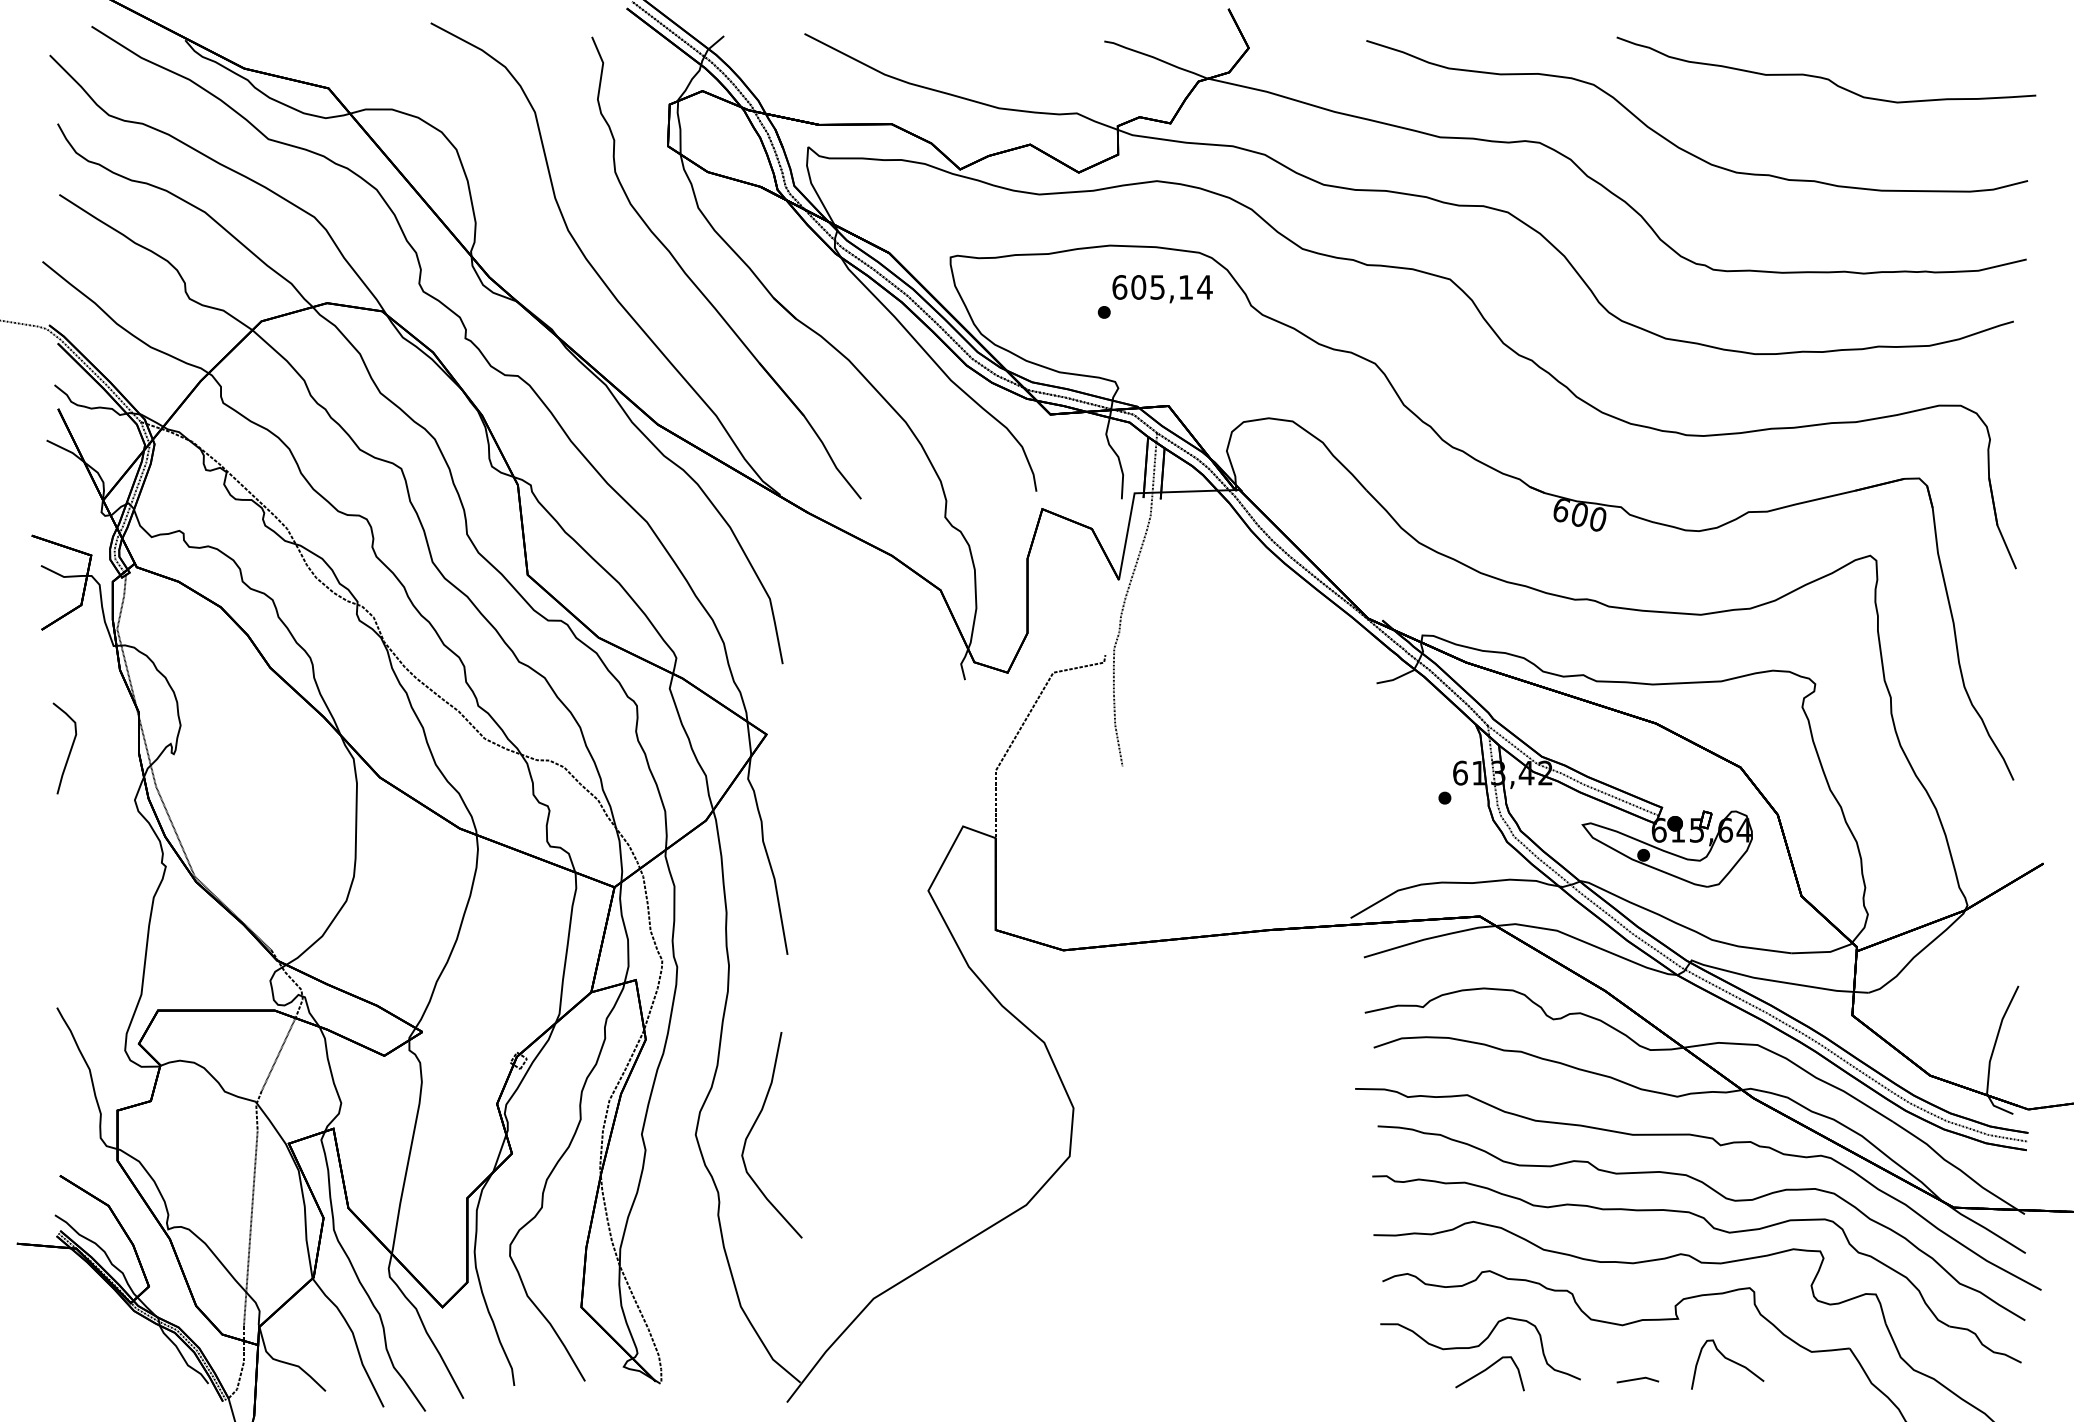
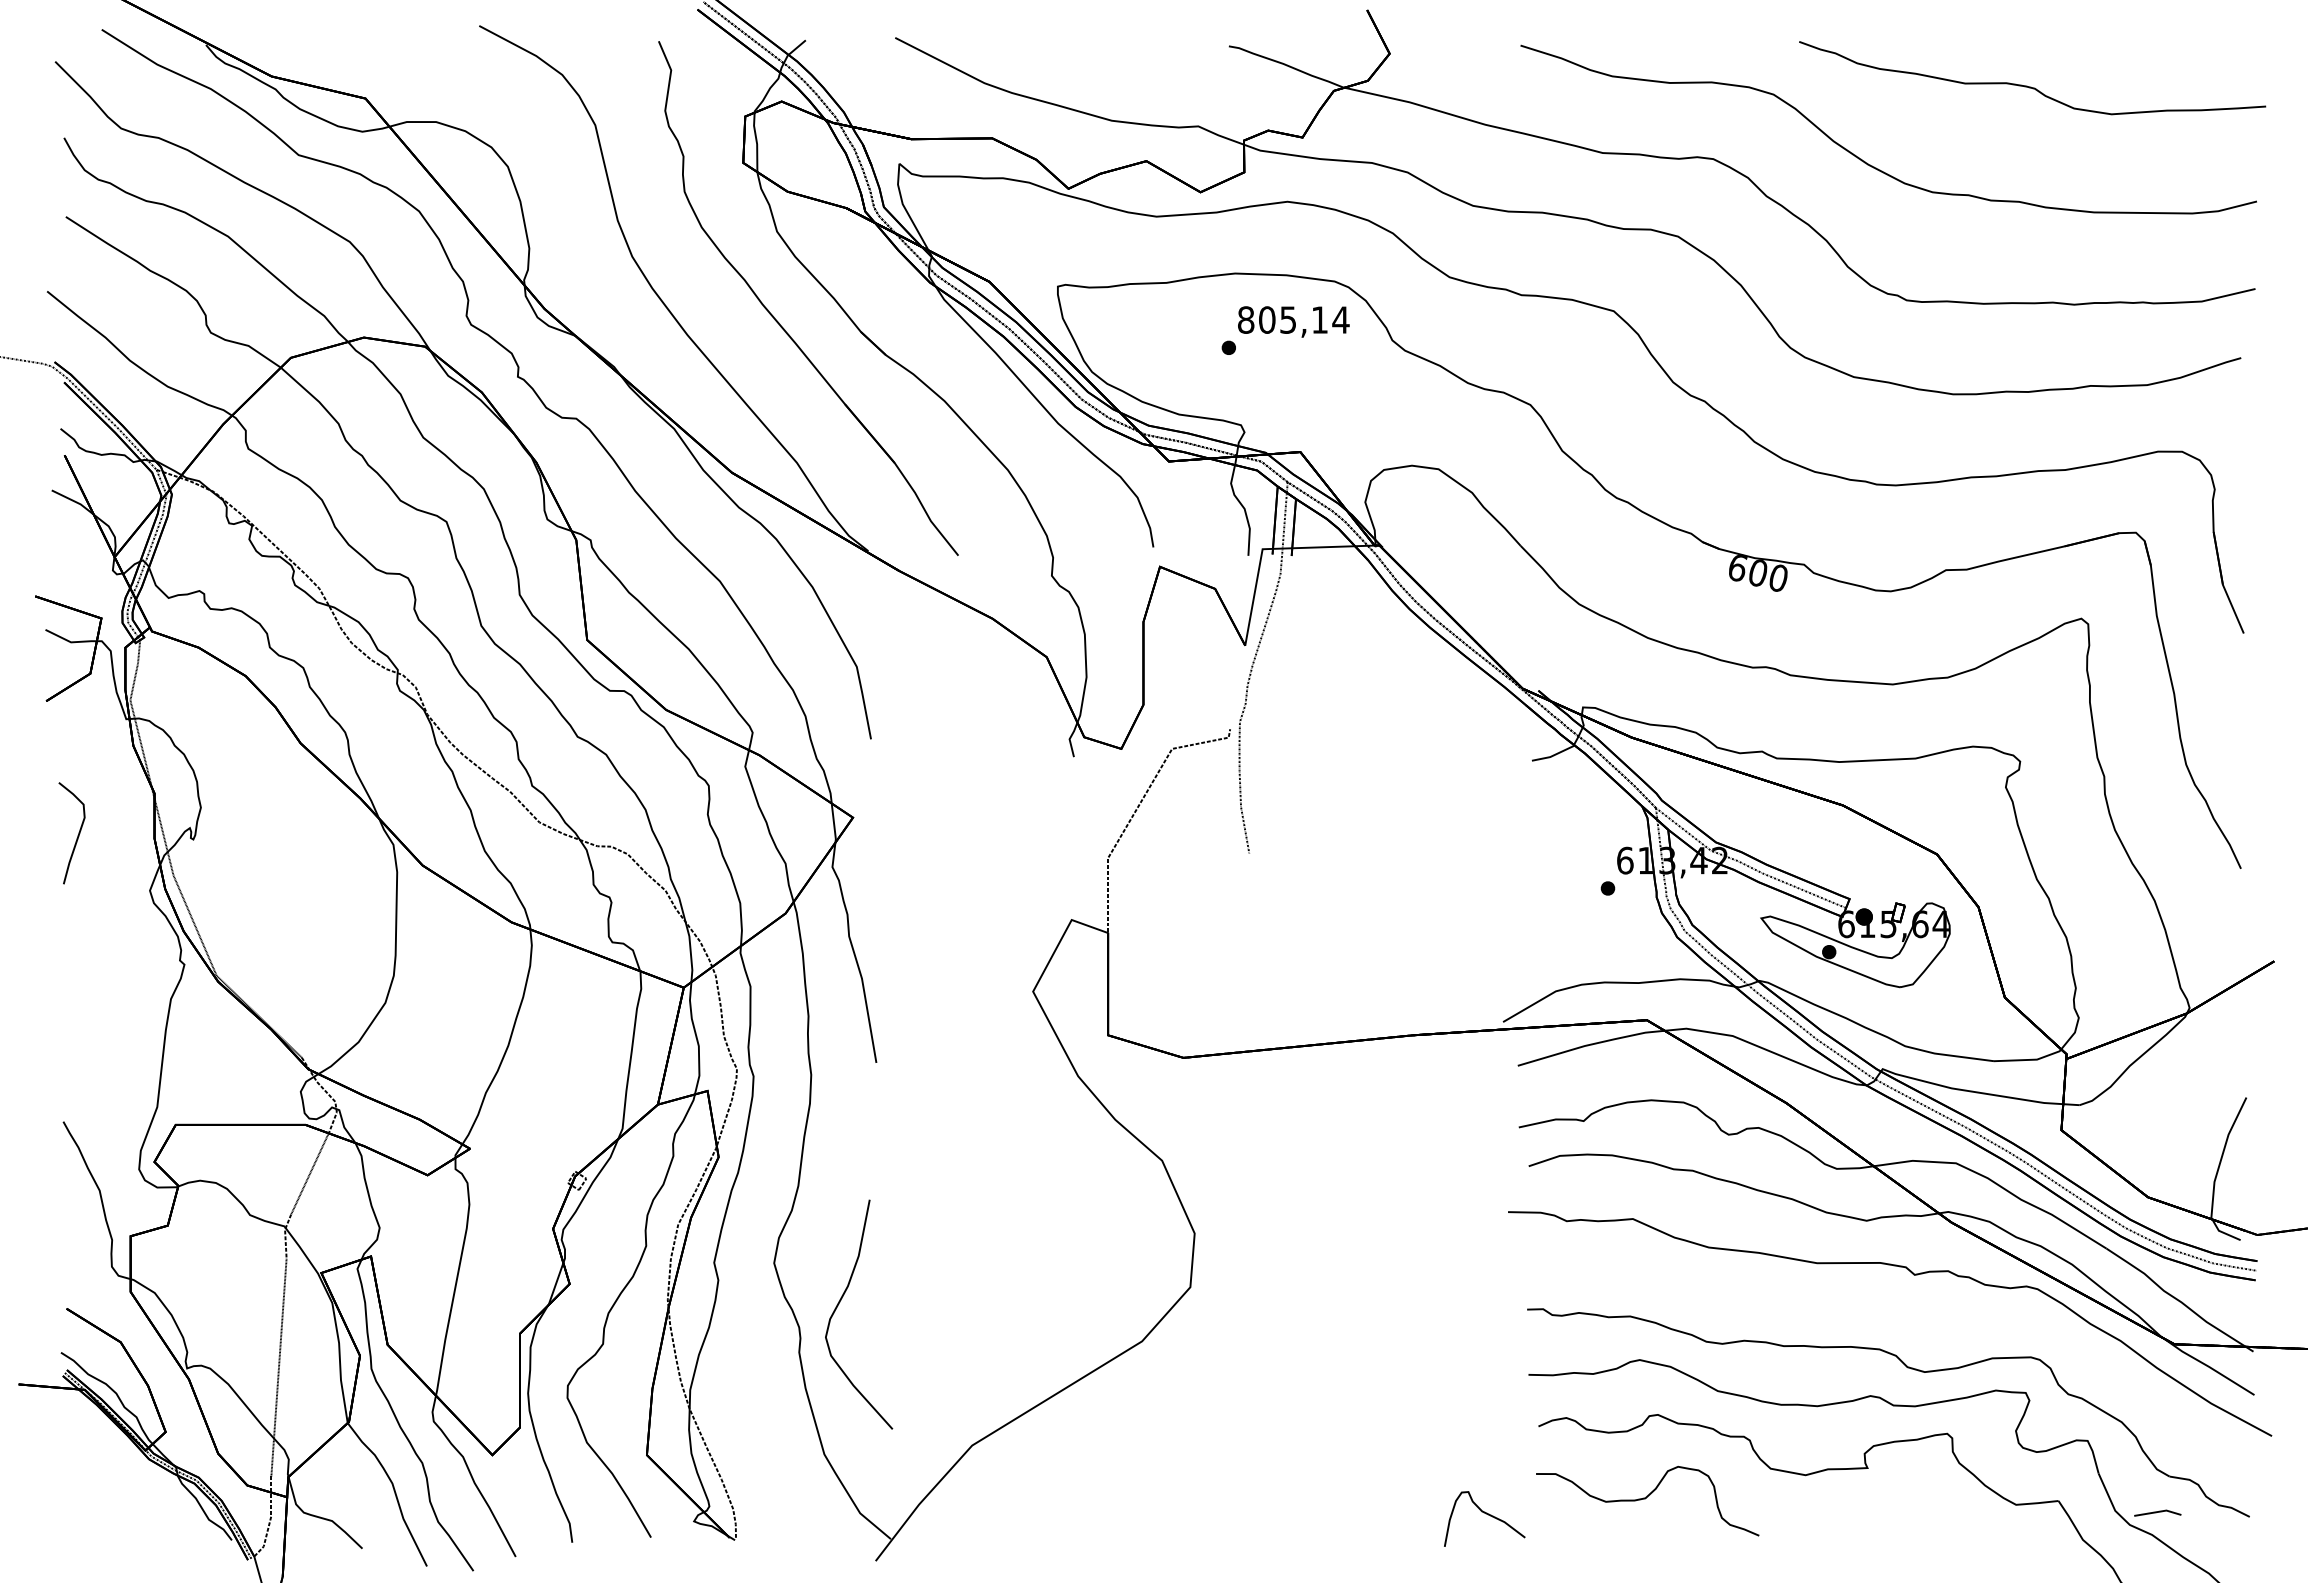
text: (1120, 286) -> (1246, 319), 605,14 -> 805,14
curve: (754, 1126) -> (839, 1304), moved
curve: (1721, 1196) -> (1915, 1331), removed
curve: (1729, 1360) -> (1486, 1514), moved
curve: (1486, 1370) -> (1654, 1525), removed
line: (1637, 1379) -> (2157, 1512), moved

